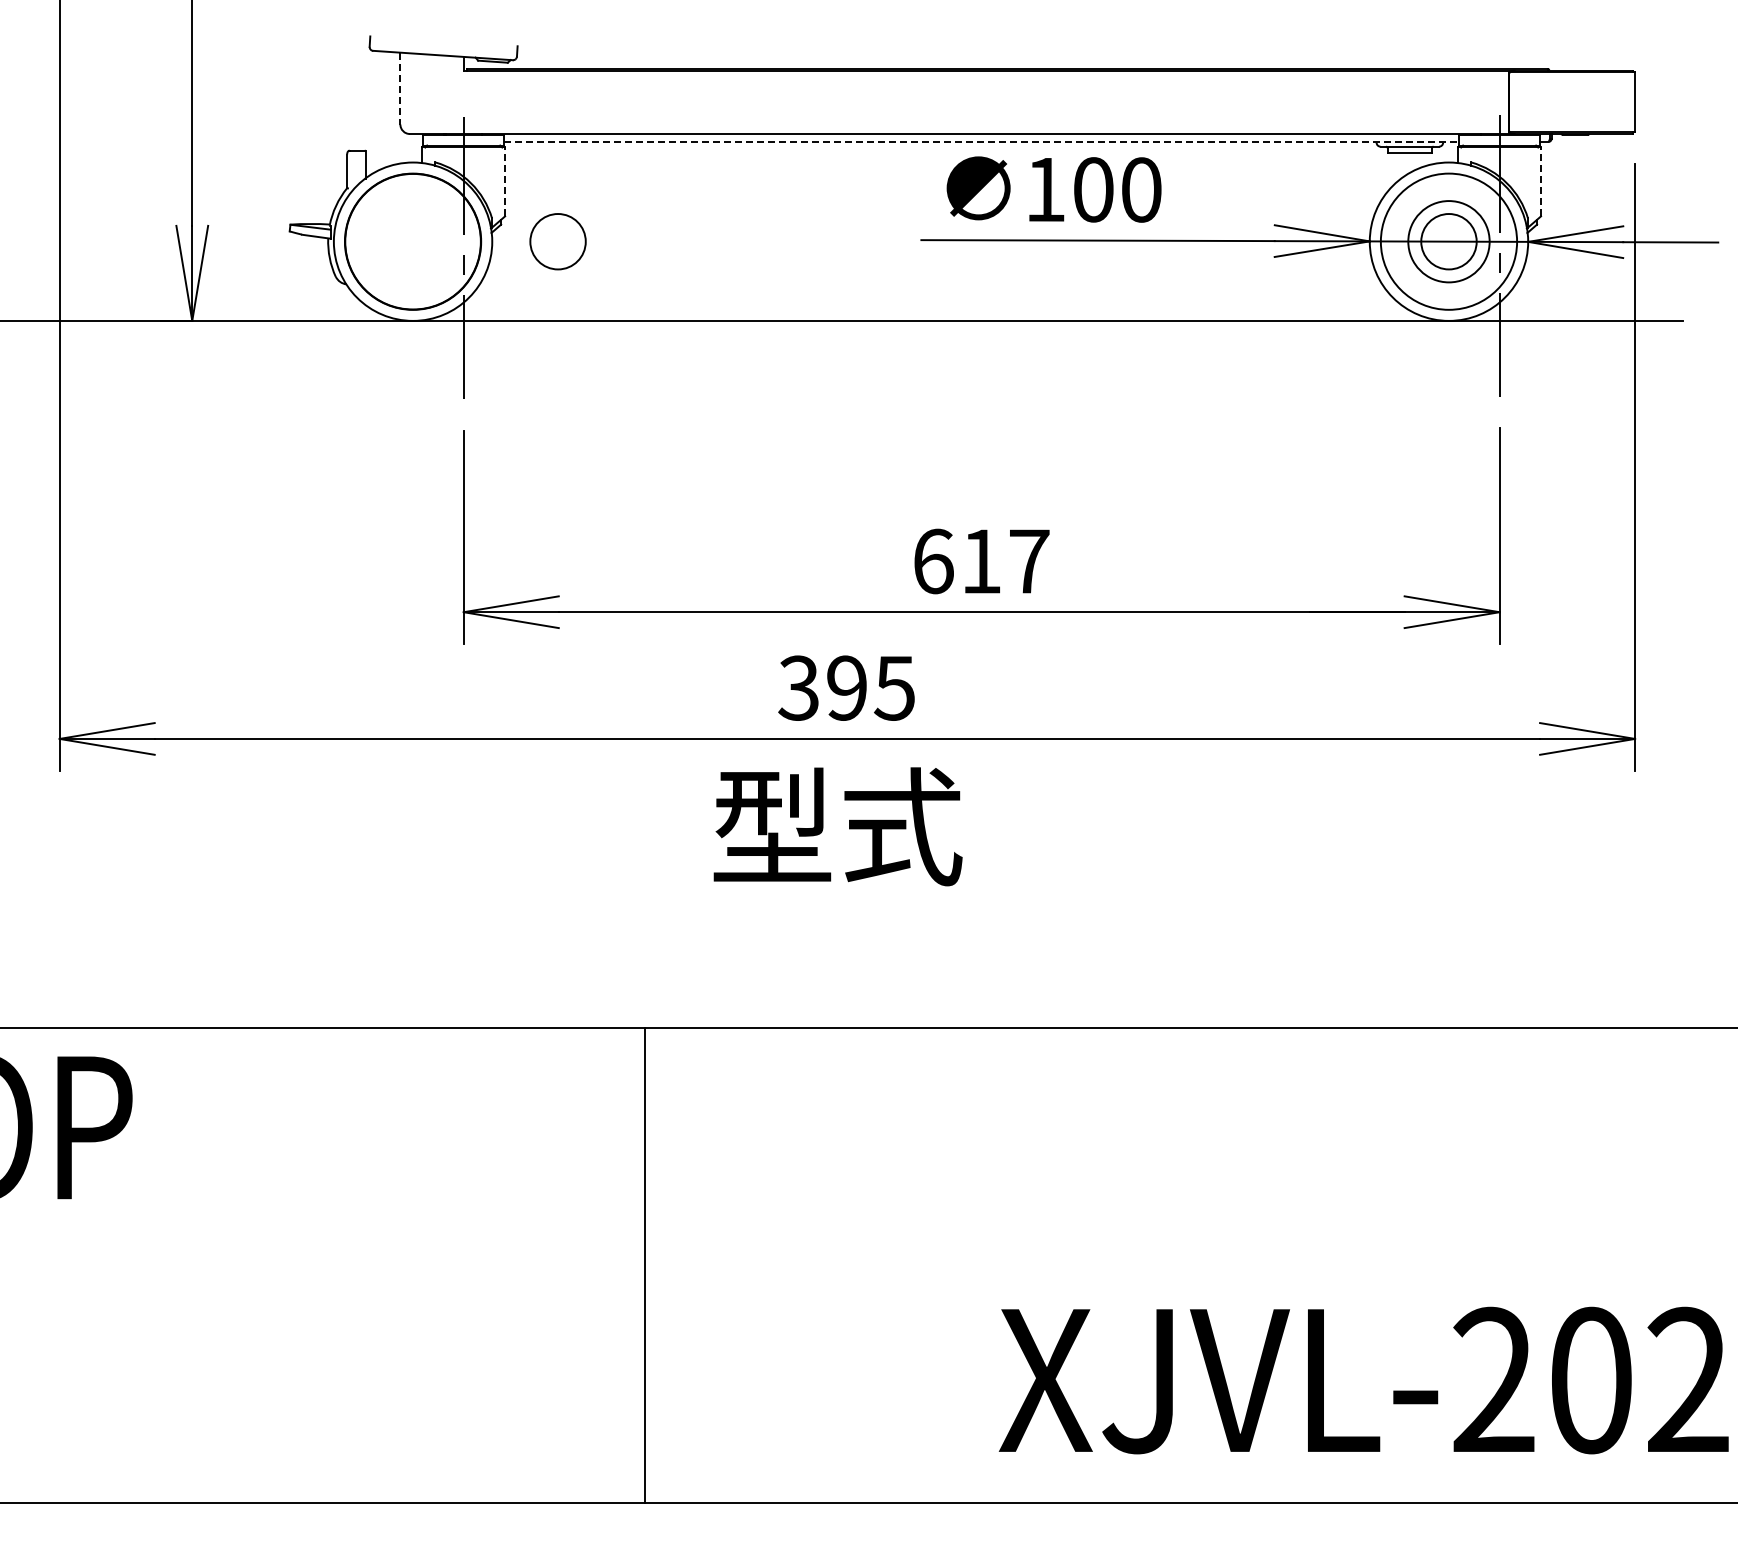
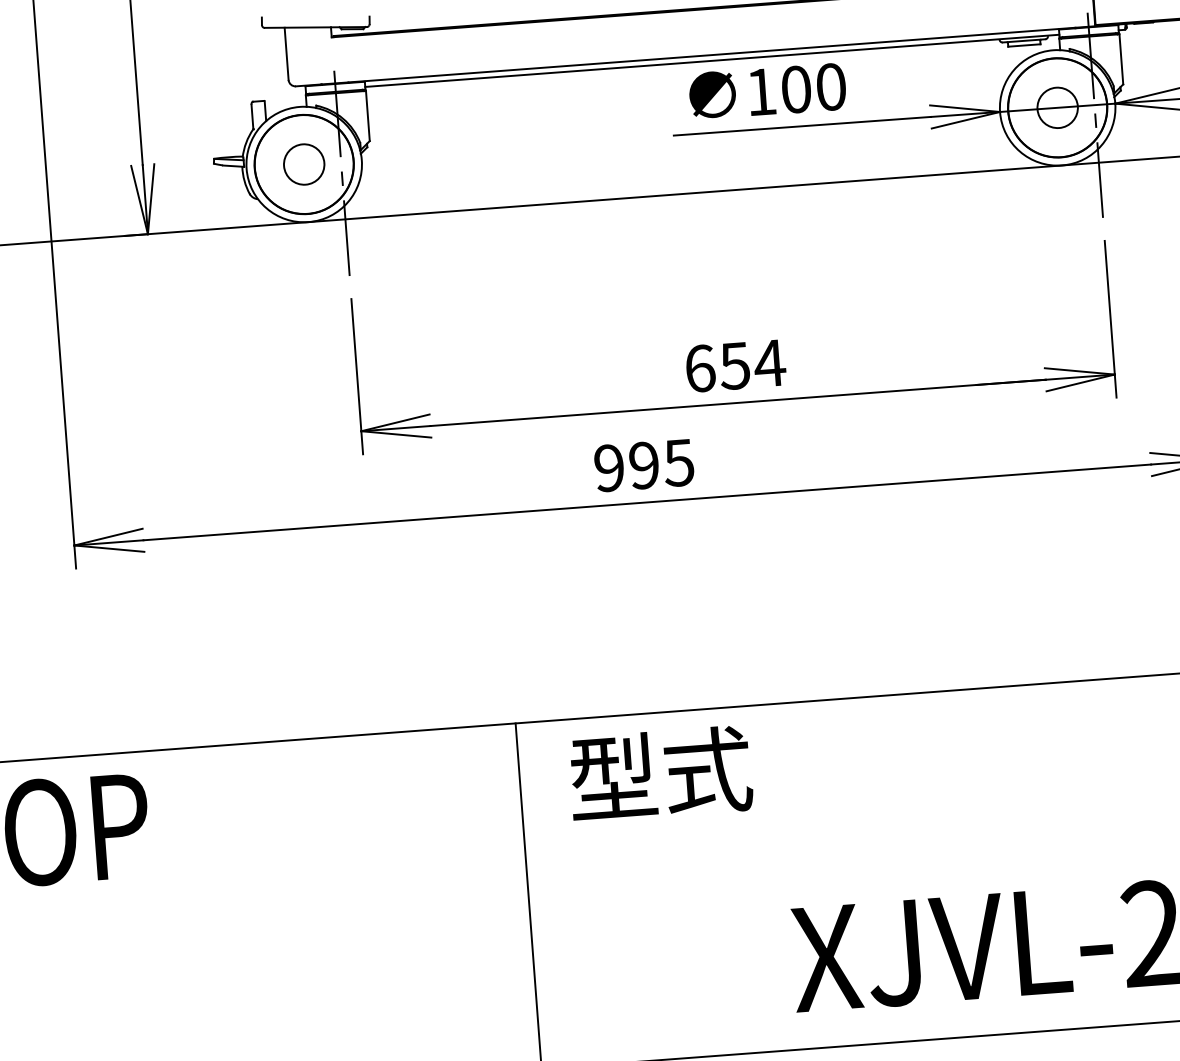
line: (400, 88) -> (286, 53), dashed -> solid
line: (982, 141) -> (712, 60), dashed -> solid
line: (505, 181) -> (368, 115), dashed -> solid
line: (1541, 181) -> (1121, 59), dashed -> solid
circle: (557, 241) -> (303, 164), moved
circle: (1448, 241) -> (1057, 107), size x1.67
text: (1005, 561) -> (752, 364), 617 -> 654
text: (798, 687) -> (608, 467), 395 -> 995
text: (837, 826) -> (660, 773), moved

